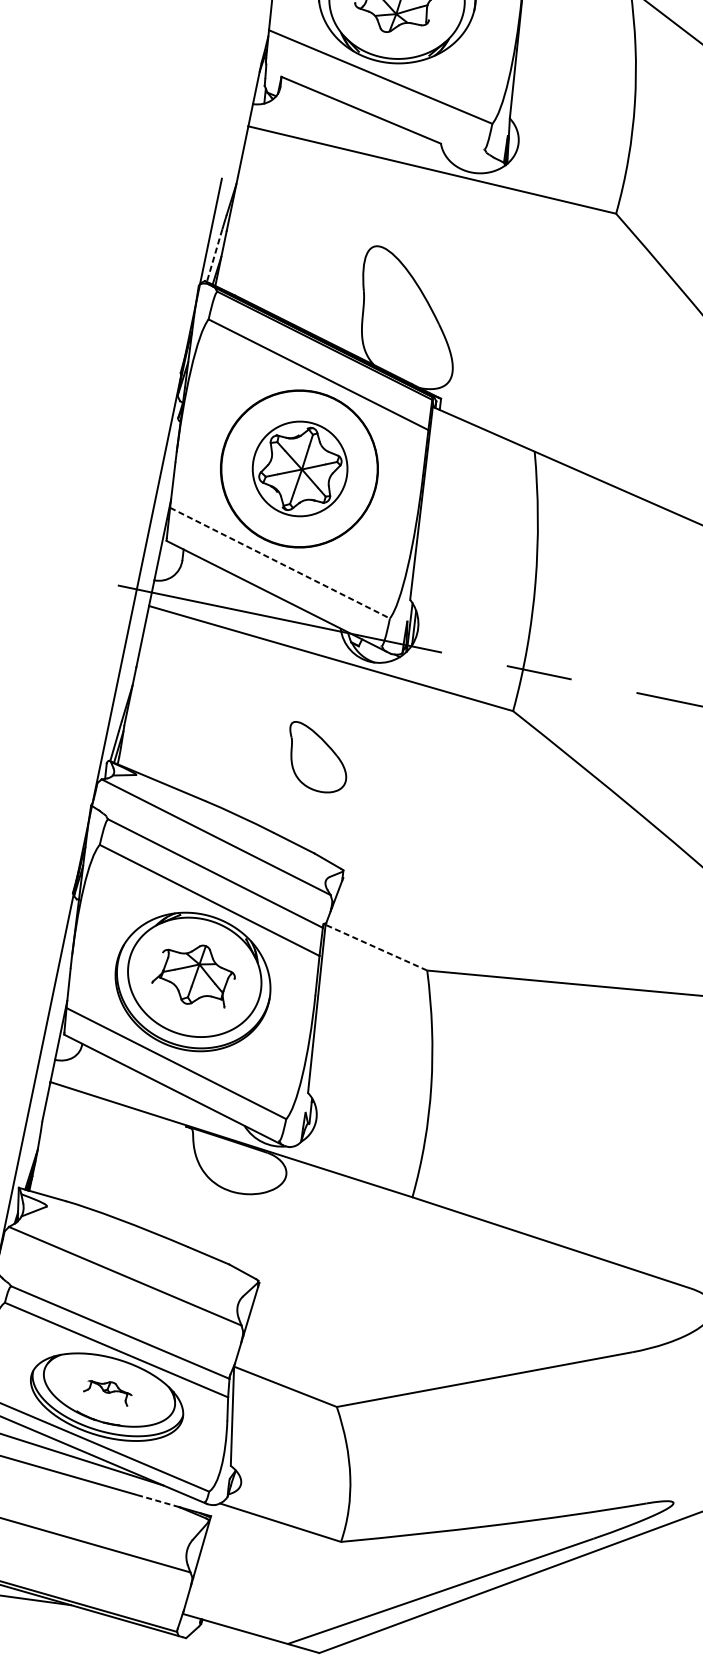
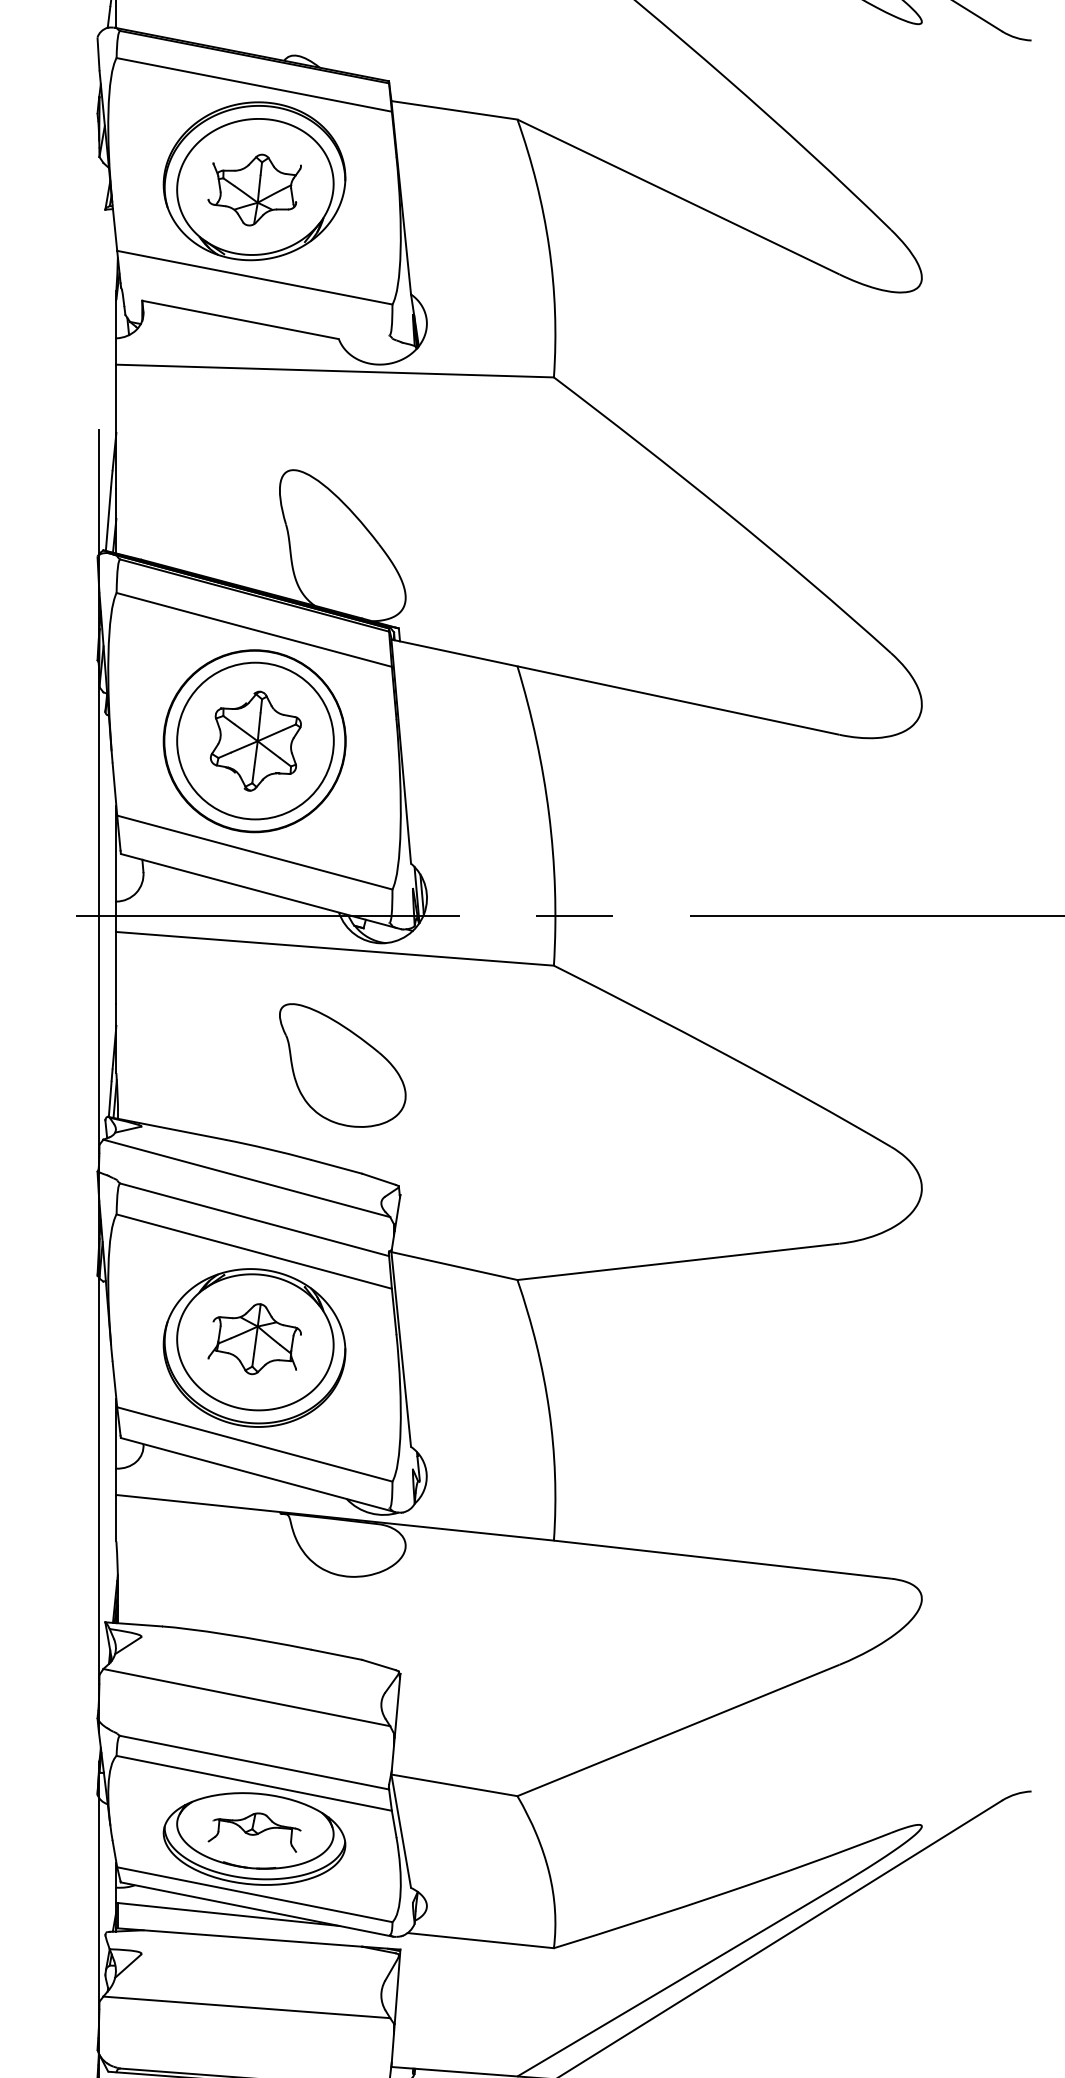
line: (214, 255) -> (108, 519), dashed -> solid
circle: (300, 468) -> (255, 740), size x1.43
line: (280, 563) -> (255, 852), dashed -> solid
part: (316, 758) -> (342, 1065), size x1.67
line: (376, 948) -> (454, 1266), dashed -> solid
part: (108, 1391) -> (254, 1832), size x1.67
line: (158, 1500) -> (337, 1944), dashed -> solid

